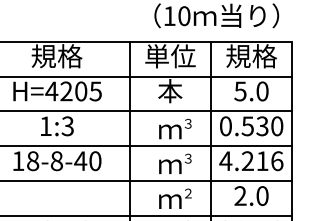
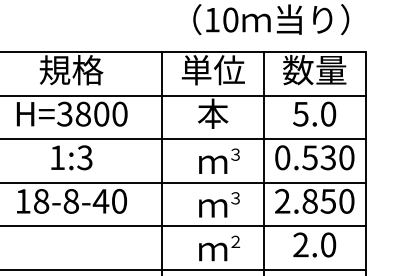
text: (251, 56) -> (314, 70), 規格 -> 数量
text: (73, 91) -> (92, 114), H=4205 -> H=3800
text: (251, 161) -> (314, 201), 4.216 -> 2.850

